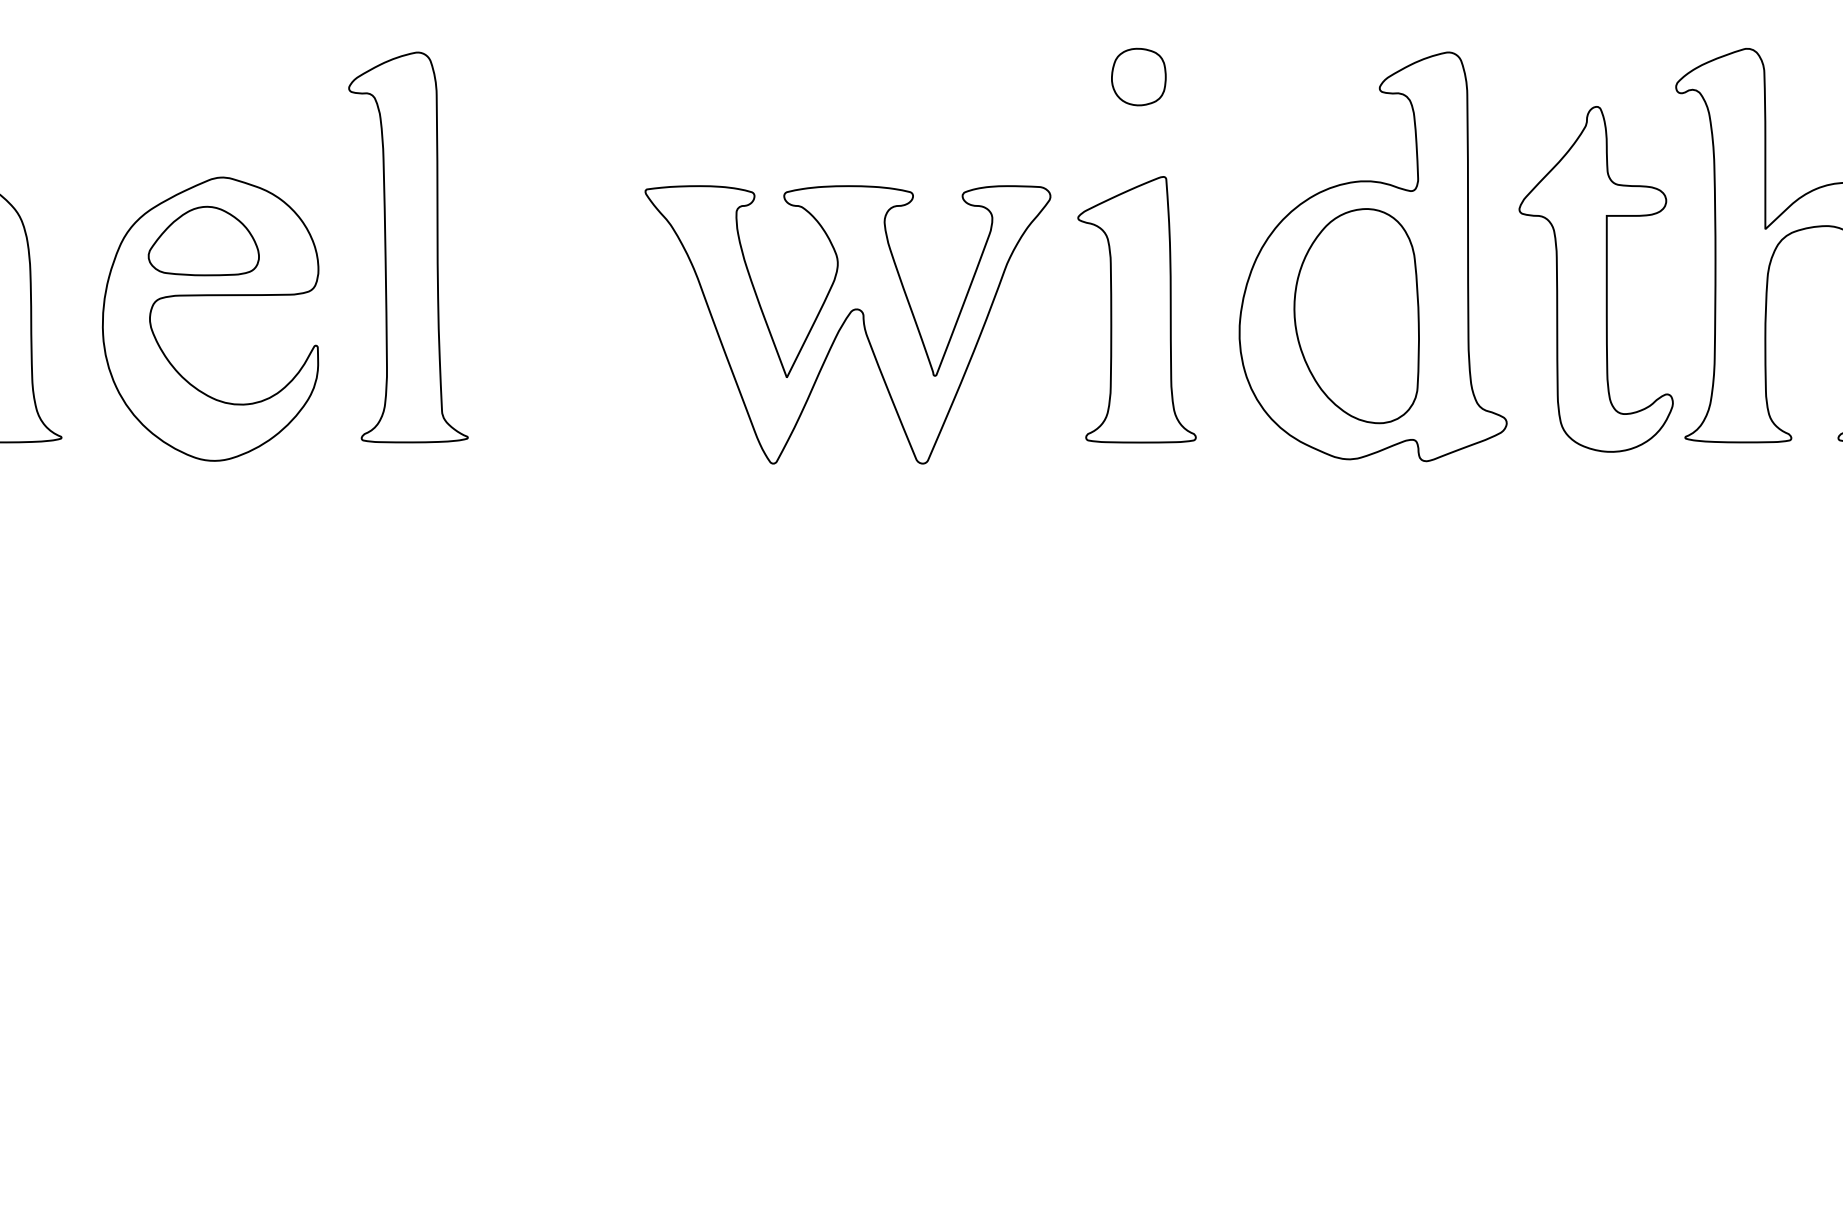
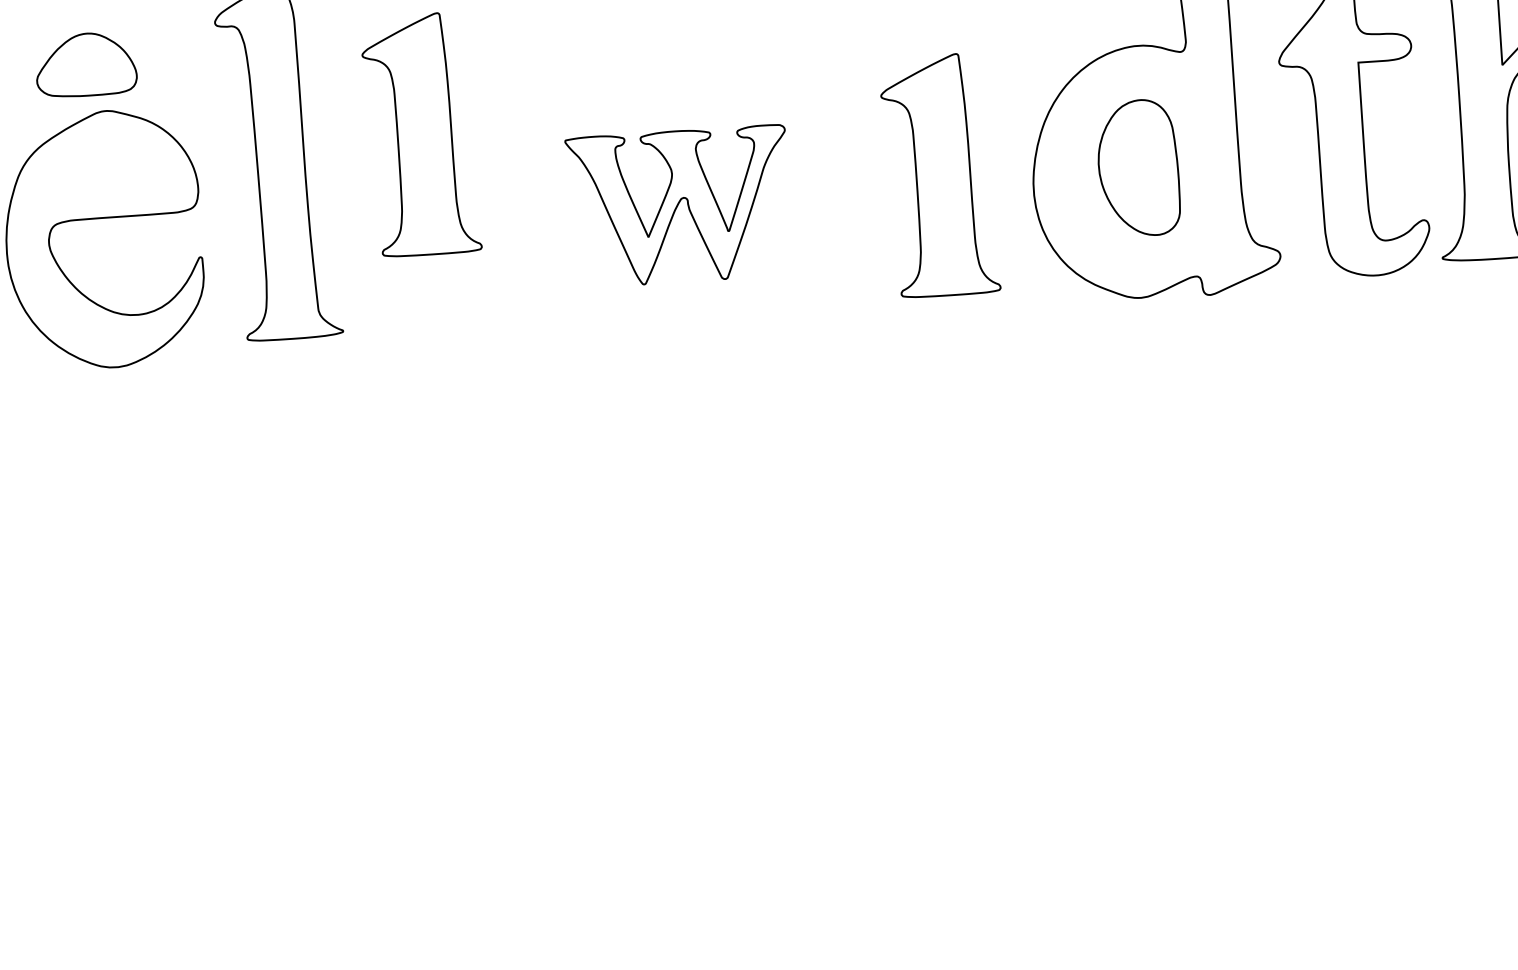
part: (567, 226) -> (420, 134), added
part: (203, 240) -> (85, 64), moved
part: (1356, 316) -> (1138, 168), size x0.7
part: (847, 324) -> (679, 206), size x0.6

